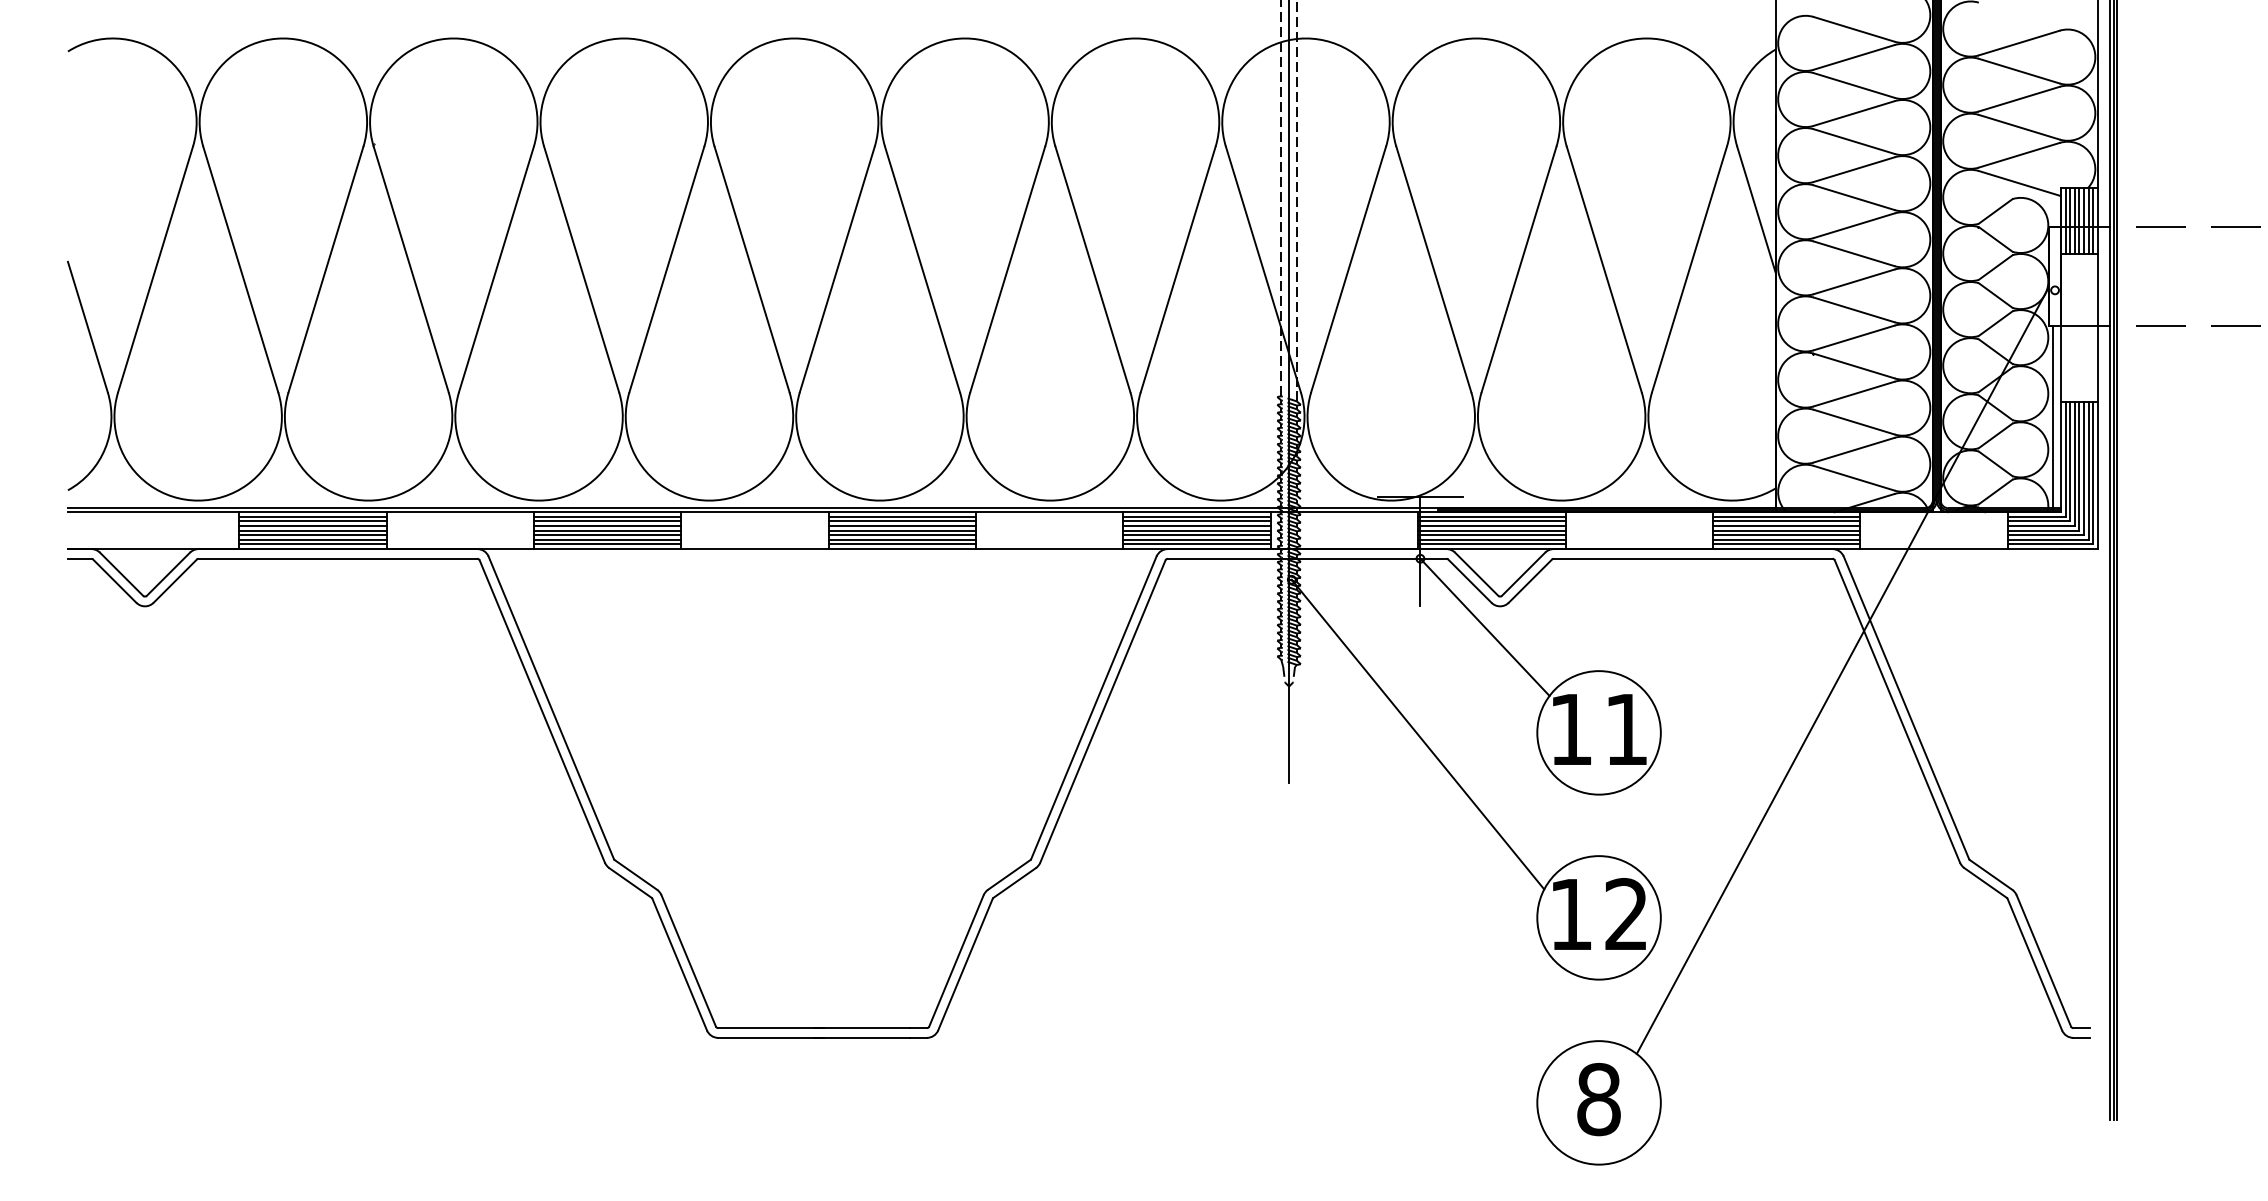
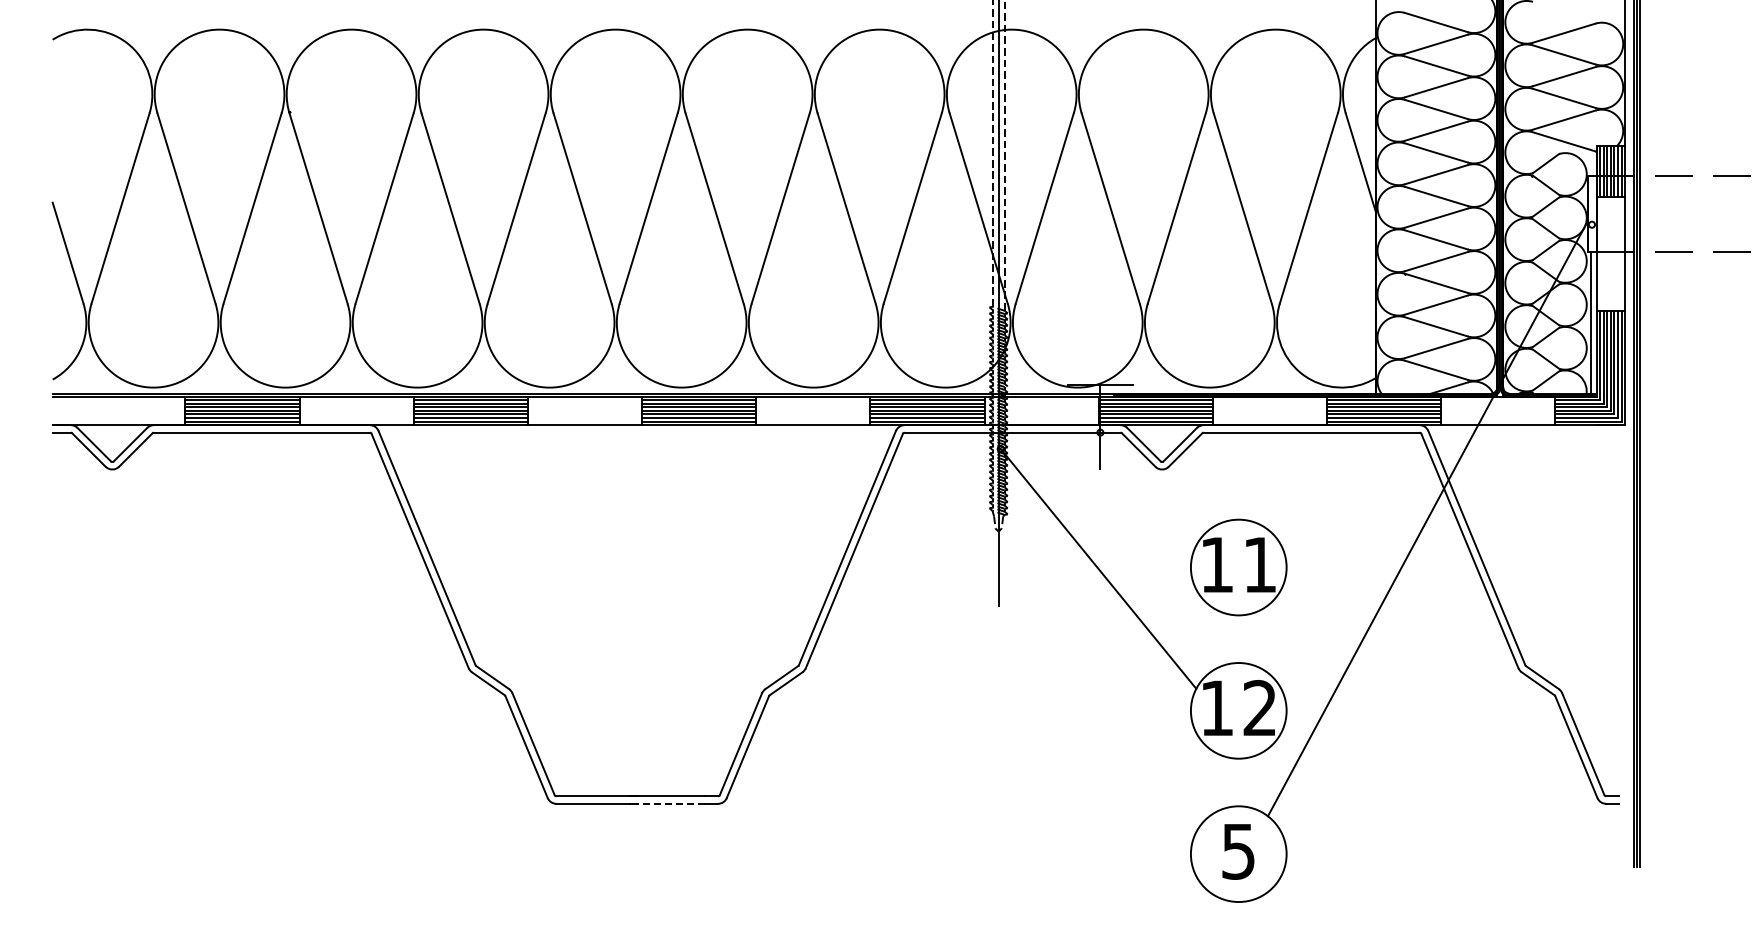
line: (1485, 626) -> (1150, 485), removed
line: (861, 1037) -> (667, 803), solid -> dashed
text: (1598, 1099) -> (1238, 851), 8 -> 5

